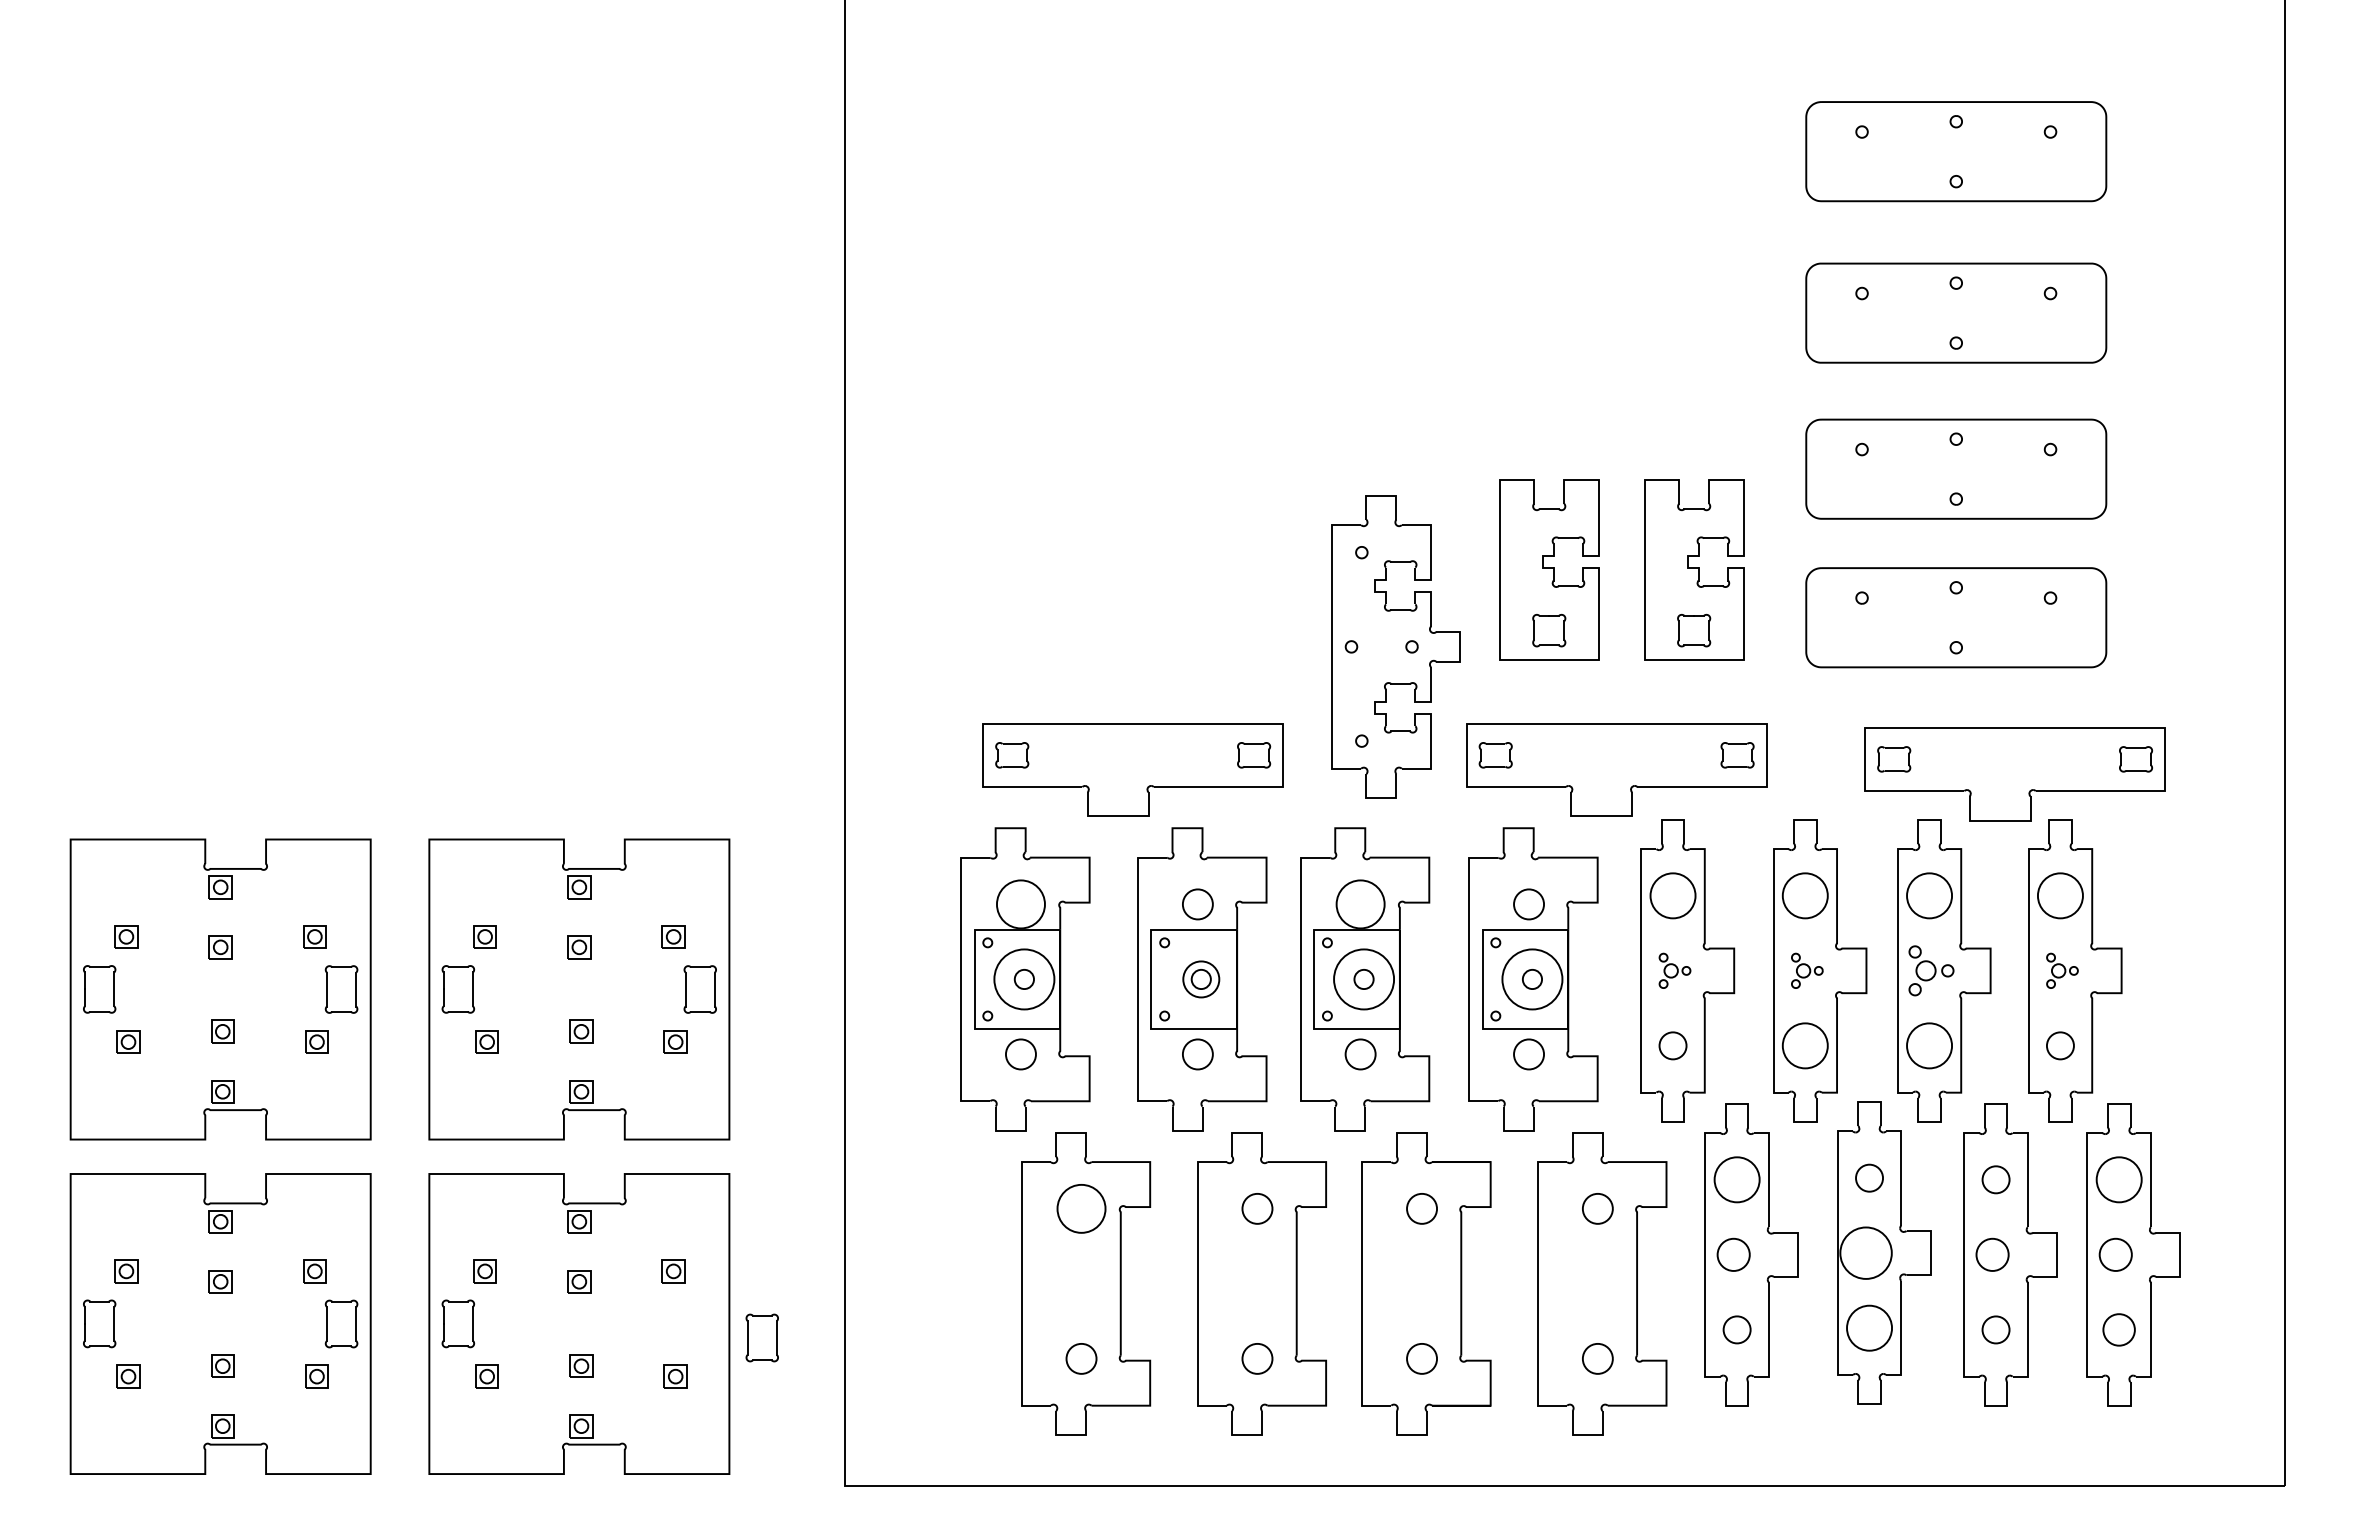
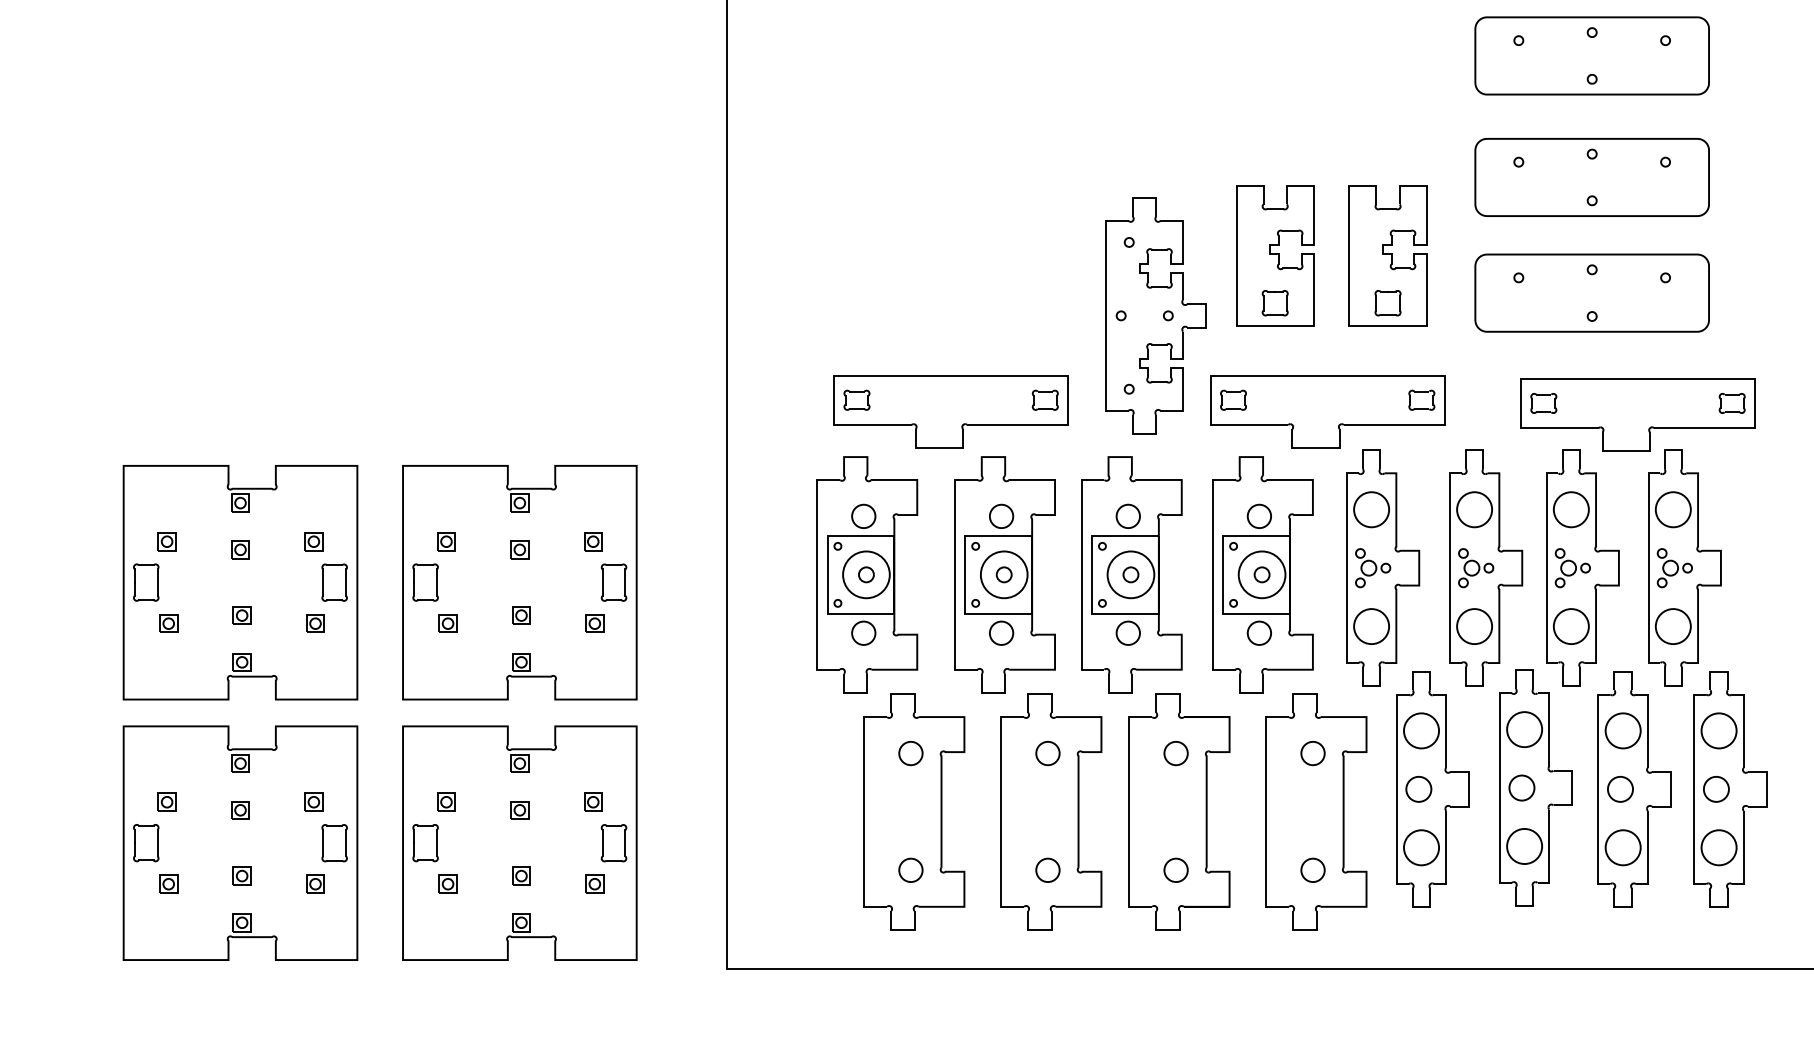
circle: (1020, 904) -> (863, 516), size x0.62
circle: (1360, 904) -> (1128, 516), size x0.62
part: (1674, 970) -> (1372, 567), size x1.43
part: (1807, 970) -> (1476, 567), size x1.43
part: (2062, 970) -> (1674, 567), size x1.43
circle: (1201, 979) -> (1004, 574), size x1.67
circle: (1672, 1045) -> (1371, 626), size x1.67
circle: (2059, 1045) -> (1672, 626), size x1.67
circle: (1869, 1177) -> (1524, 729), size x1.67
circle: (1995, 1179) -> (1622, 730), size x1.67
circle: (1081, 1208) -> (910, 753), size x0.62
circle: (1866, 1253) -> (1522, 788), size x0.62
circle: (1736, 1329) -> (1421, 847), size x1.67
circle: (1995, 1329) -> (1622, 847), size x1.67
circle: (2118, 1329) -> (1718, 847), size x1.43
part: (761, 1337) -> (613, 842), moved

